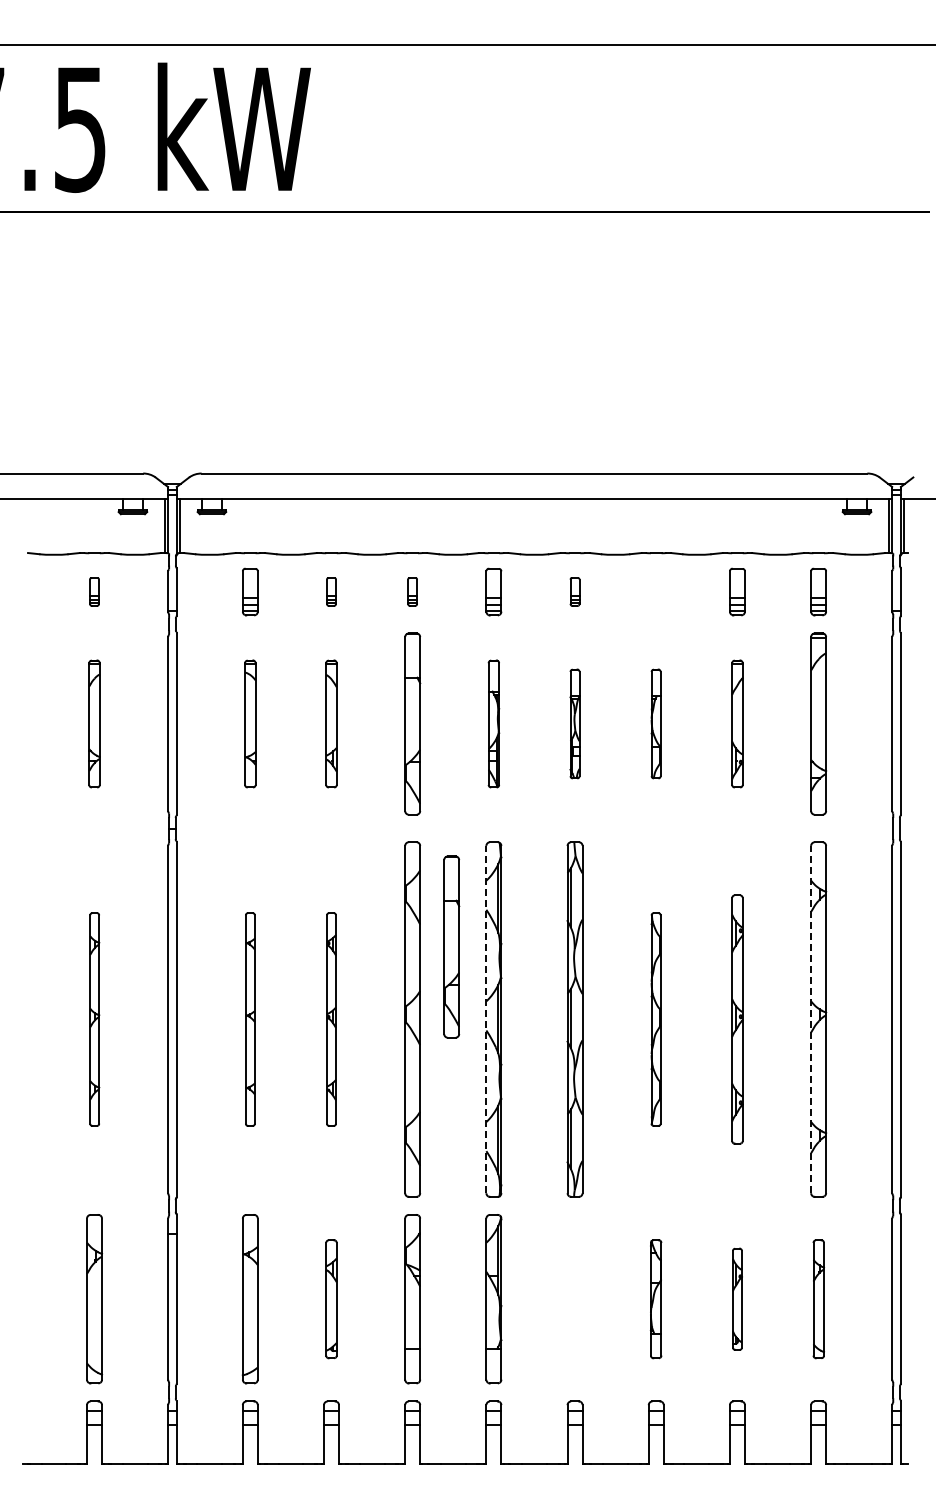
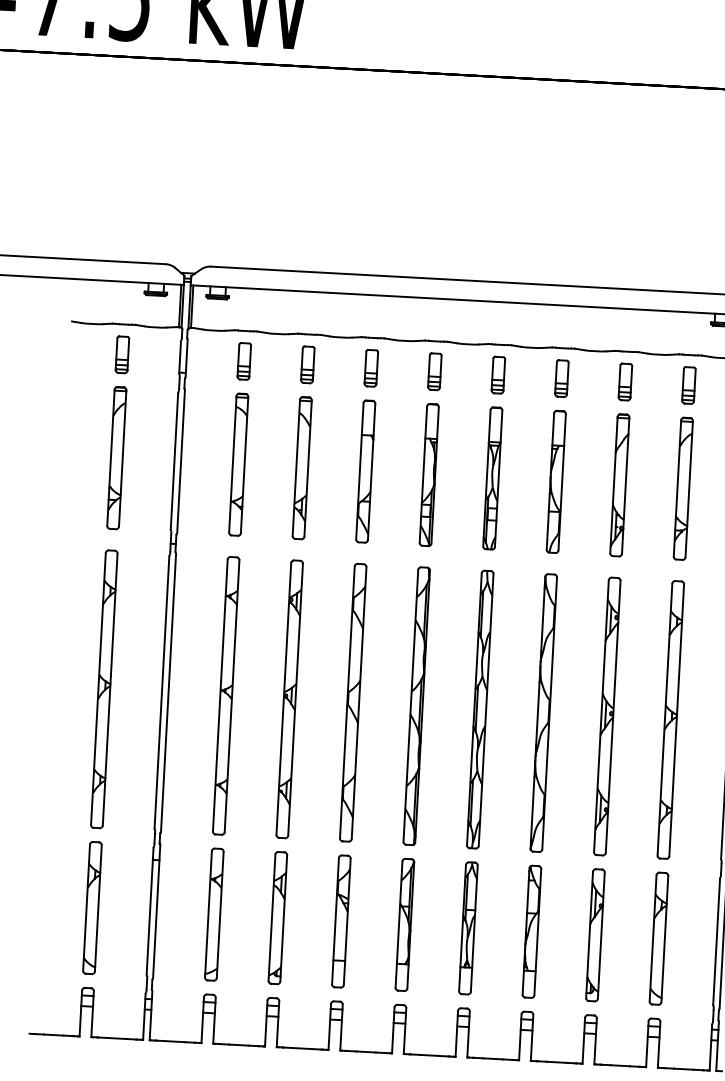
part: (94, 591) -> (122, 354), size x1.67
part: (331, 591) -> (307, 364), size x1.67
part: (412, 591) -> (371, 367), size x1.67
part: (574, 591) -> (497, 374), size x1.67
part: (656, 591) -> (562, 378), added
part: (94, 723) -> (116, 457), size x1.43
part: (250, 723) -> (238, 464), size x1.43
part: (331, 723) -> (302, 467), size x1.43
part: (493, 723) -> (428, 474), size x1.43
part: (574, 723) -> (492, 478), size x1.67
part: (655, 723) -> (555, 481), size x1.67
part: (737, 723) -> (619, 484), size x1.43
part: (451, 946) -> (386, 647), removed
part: (94, 1019) -> (104, 689), size x1.67
part: (250, 1019) -> (226, 695), size x1.67
part: (331, 1019) -> (289, 699), size x1.67
line: (486, 1019) -> (410, 705), dashed -> solid
part: (655, 1019) -> (543, 713), size x1.67
part: (737, 1019) -> (607, 716), size x1.43
line: (811, 1019) -> (665, 719), dashed -> solid
part: (331, 1299) -> (277, 918), size x1.43
part: (574, 1299) -> (467, 928), added
part: (655, 1299) -> (531, 932), size x1.43
part: (737, 1299) -> (595, 935), size x1.67
part: (818, 1299) -> (658, 938), size x1.43

